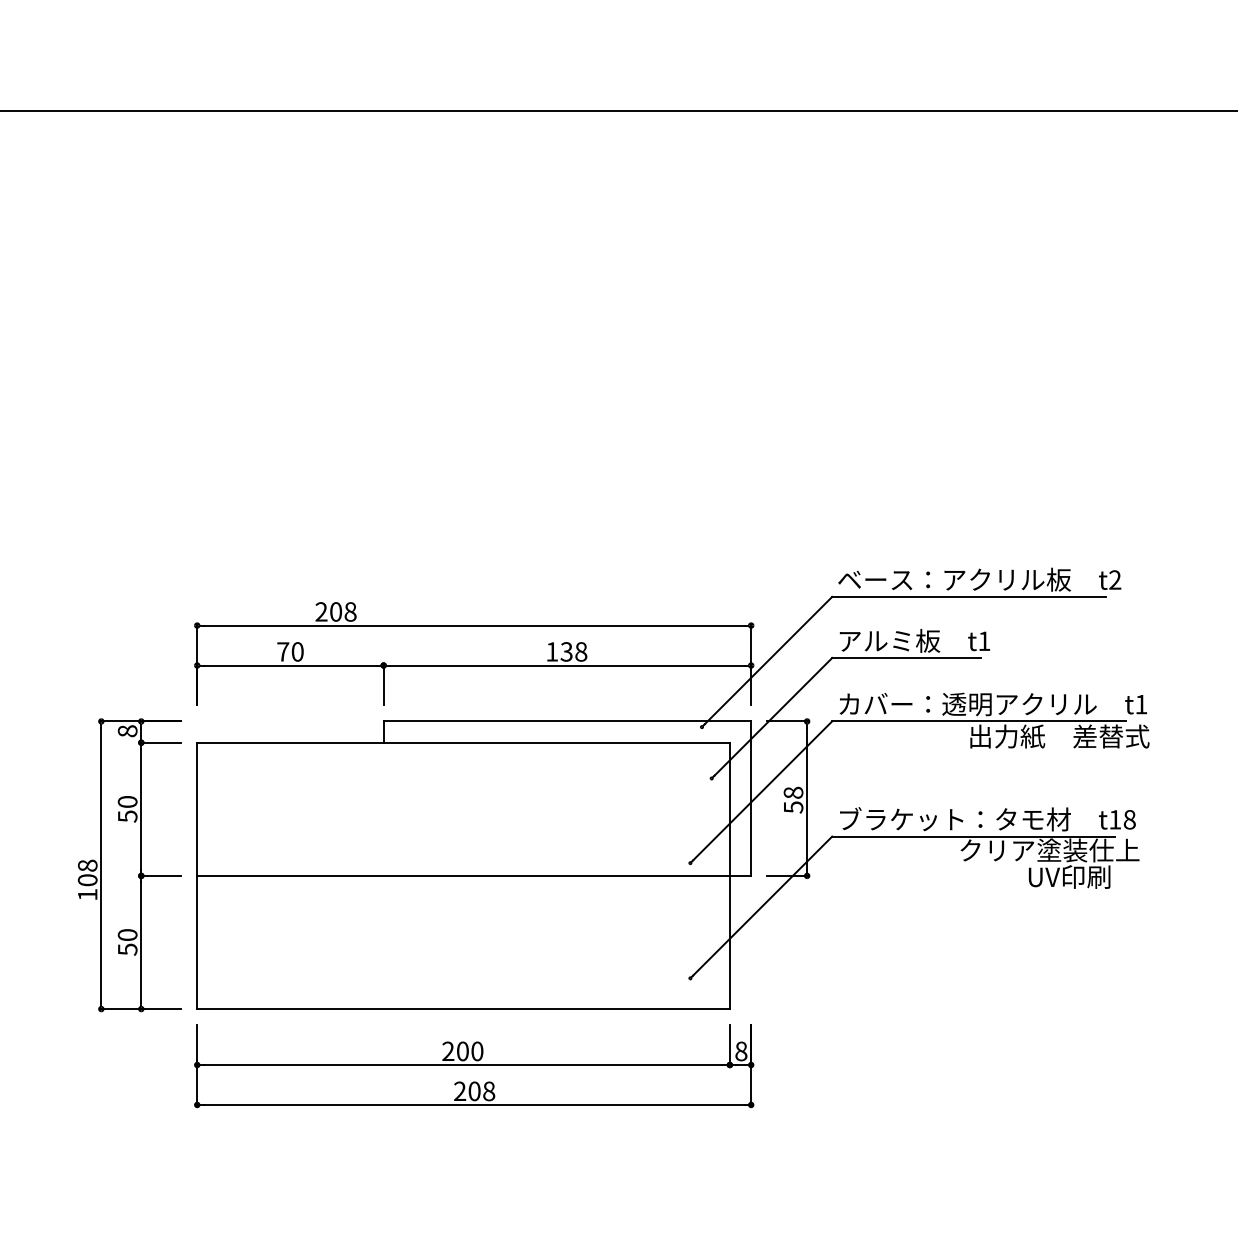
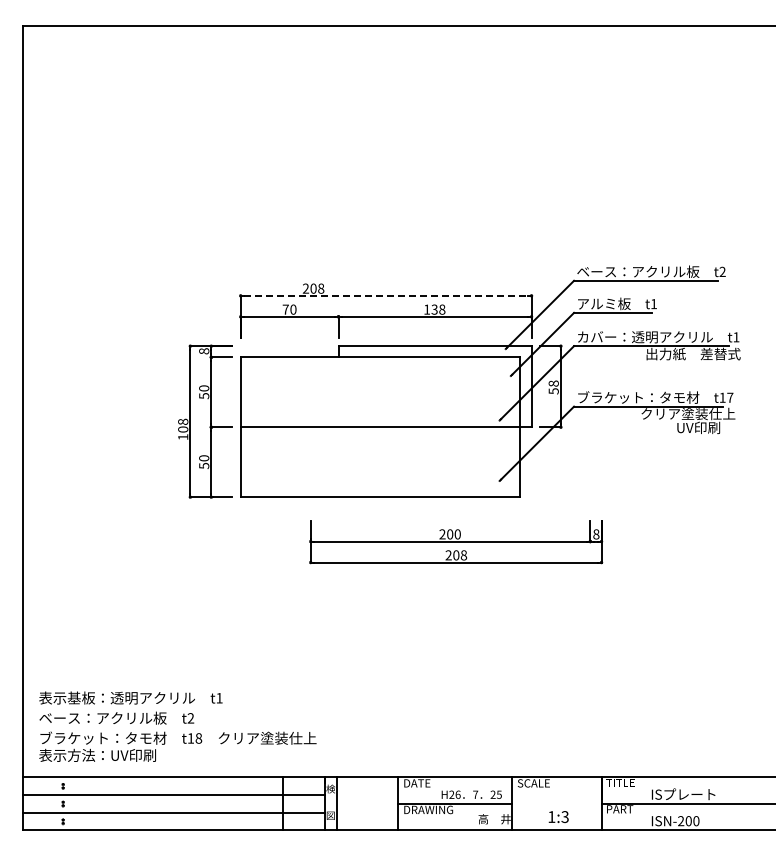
line: (474, 624) -> (386, 295), solid -> dashed
text: (1130, 819) -> (730, 397), t18 -> t17
part: (474, 1066) -> (456, 542), moved

